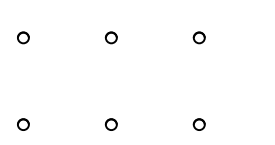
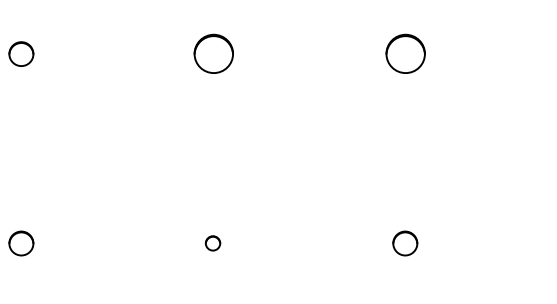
part: (110, 37) -> (211, 53), size x1.6
part: (198, 37) -> (403, 53), size x1.6
part: (110, 124) -> (211, 243), size x0.6

